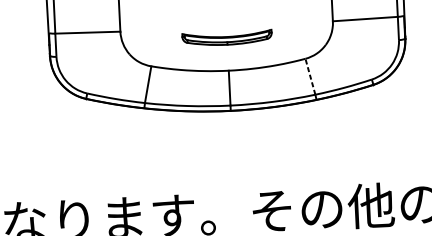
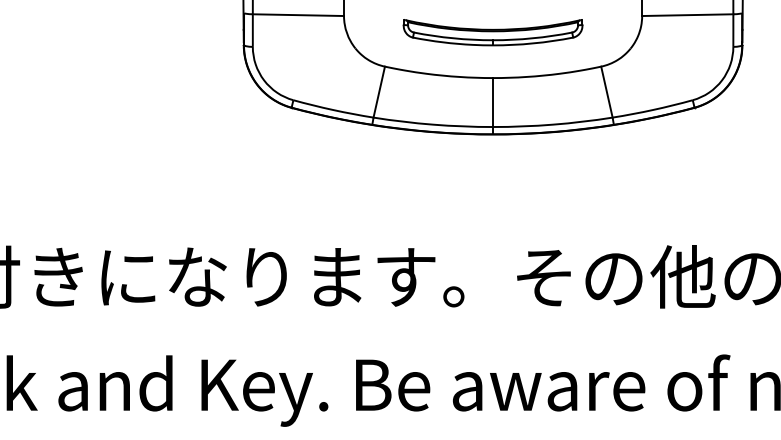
part: (226, 38) -> (492, 32), size x1.43
line: (310, 76) -> (606, 91), dashed -> solid

